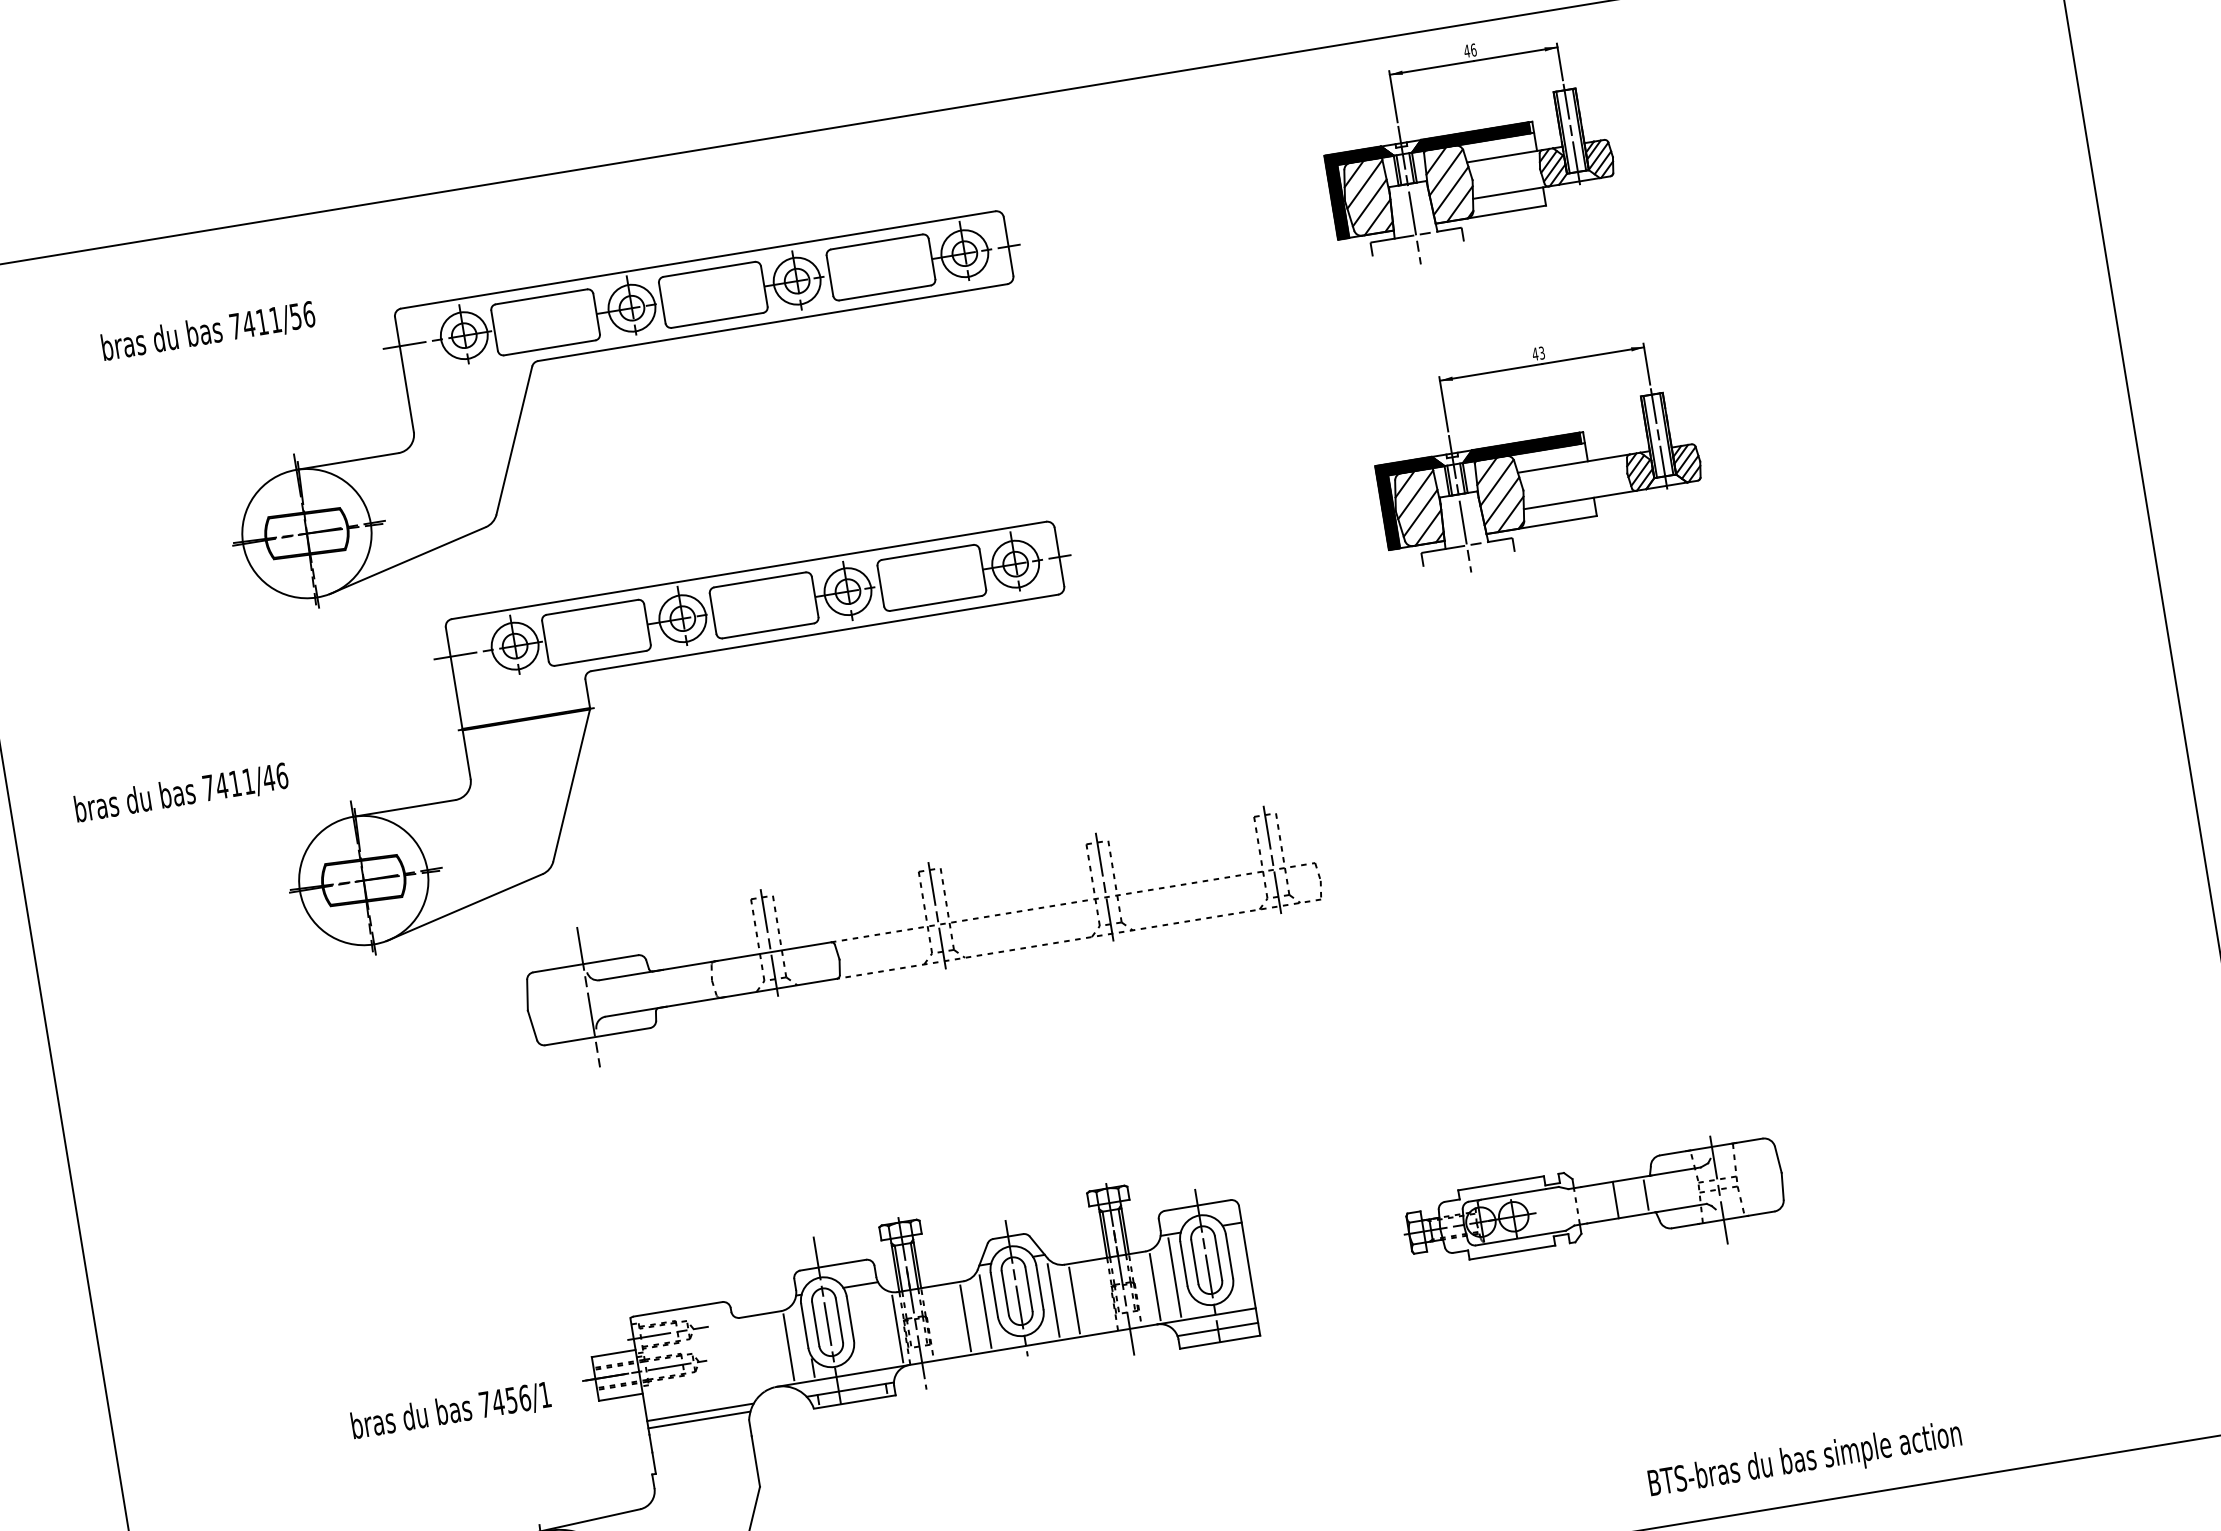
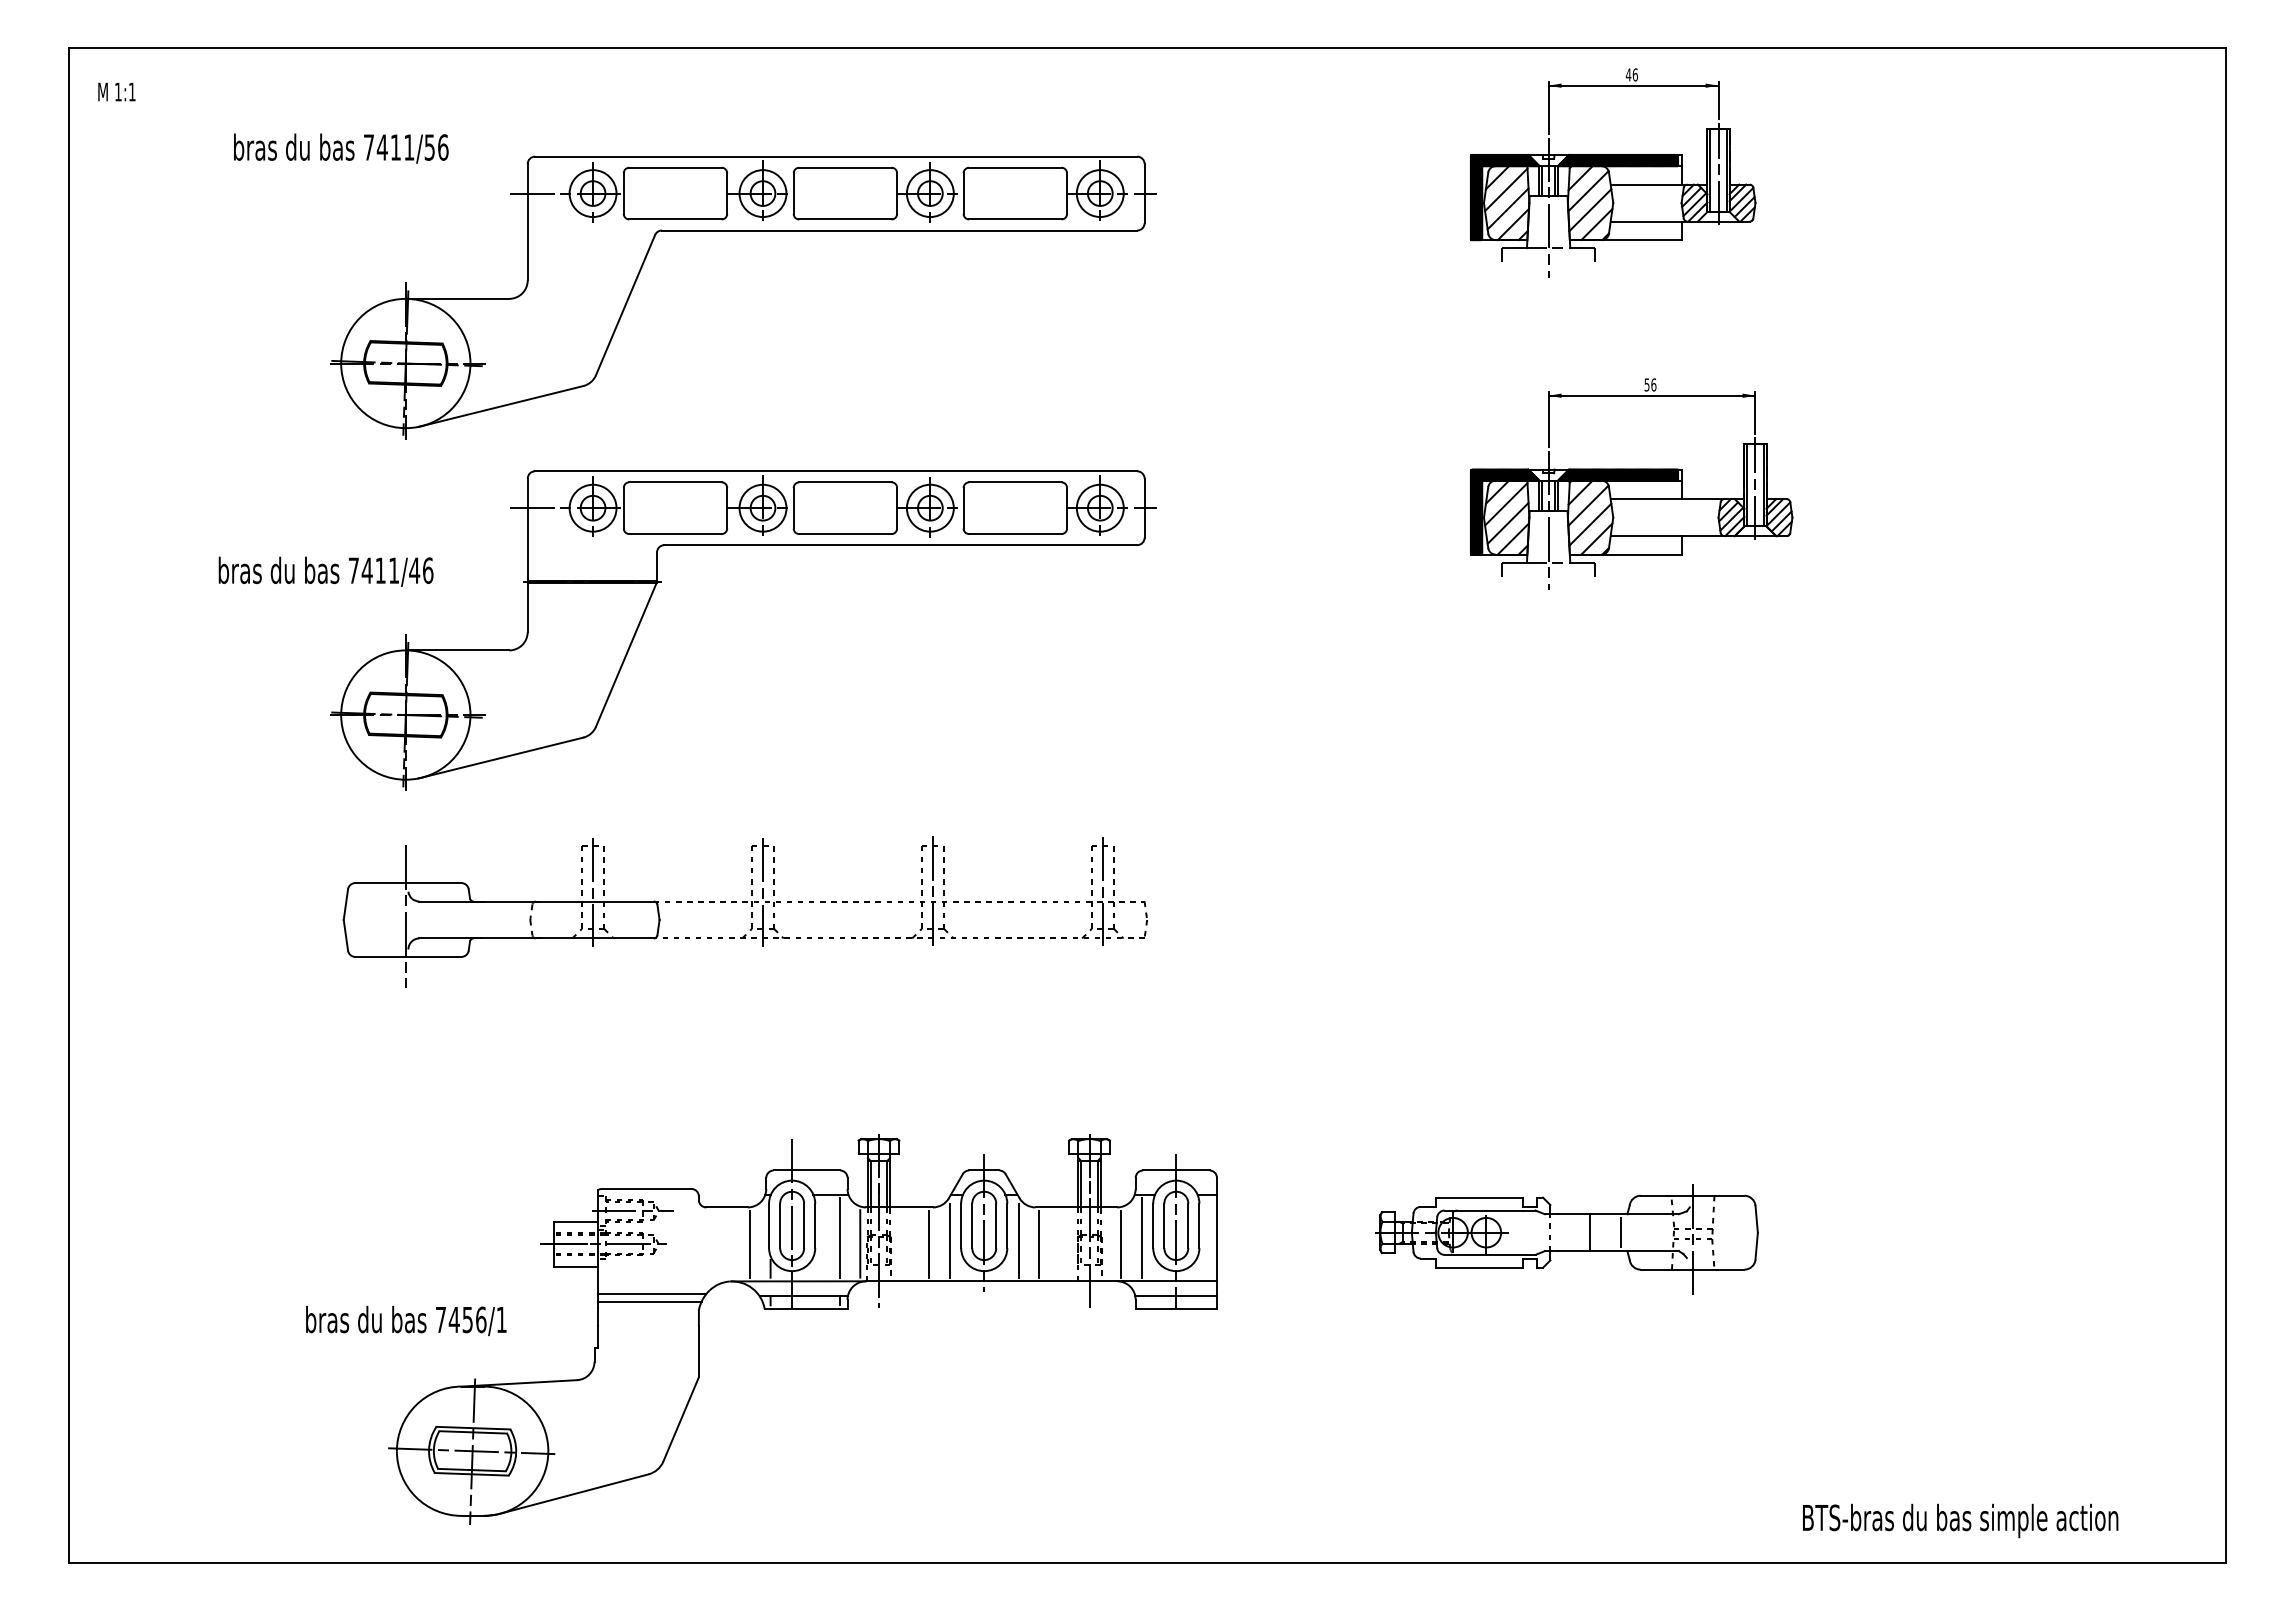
text: (1538, 353) -> (1650, 384), 43 -> 56
text: (180, 793) -> (325, 571), moved
part: (929, 937) -> (751, 912), moved
line: (876, 1326) -> (839, 1237), added
text: (451, 1411) -> (406, 1321), moved
text: (1805, 1460) -> (1960, 1520), moved

